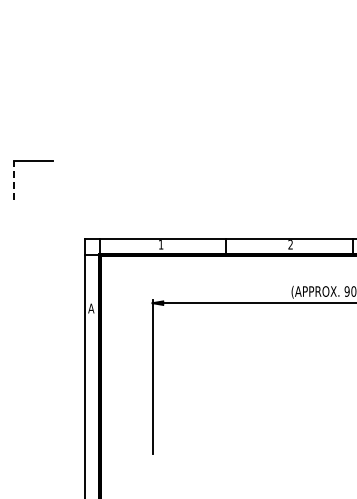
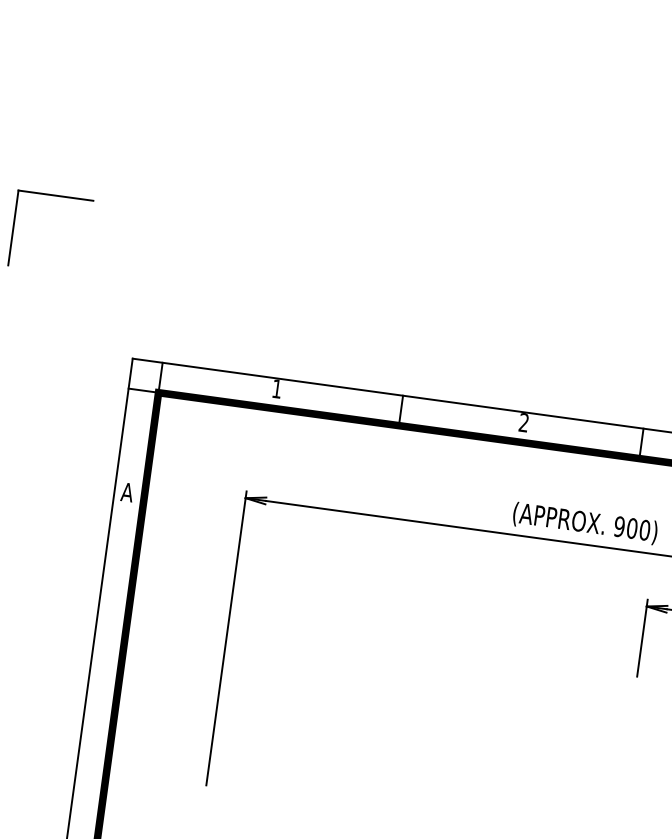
line: (13, 180) -> (12, 227), dashed -> solid

